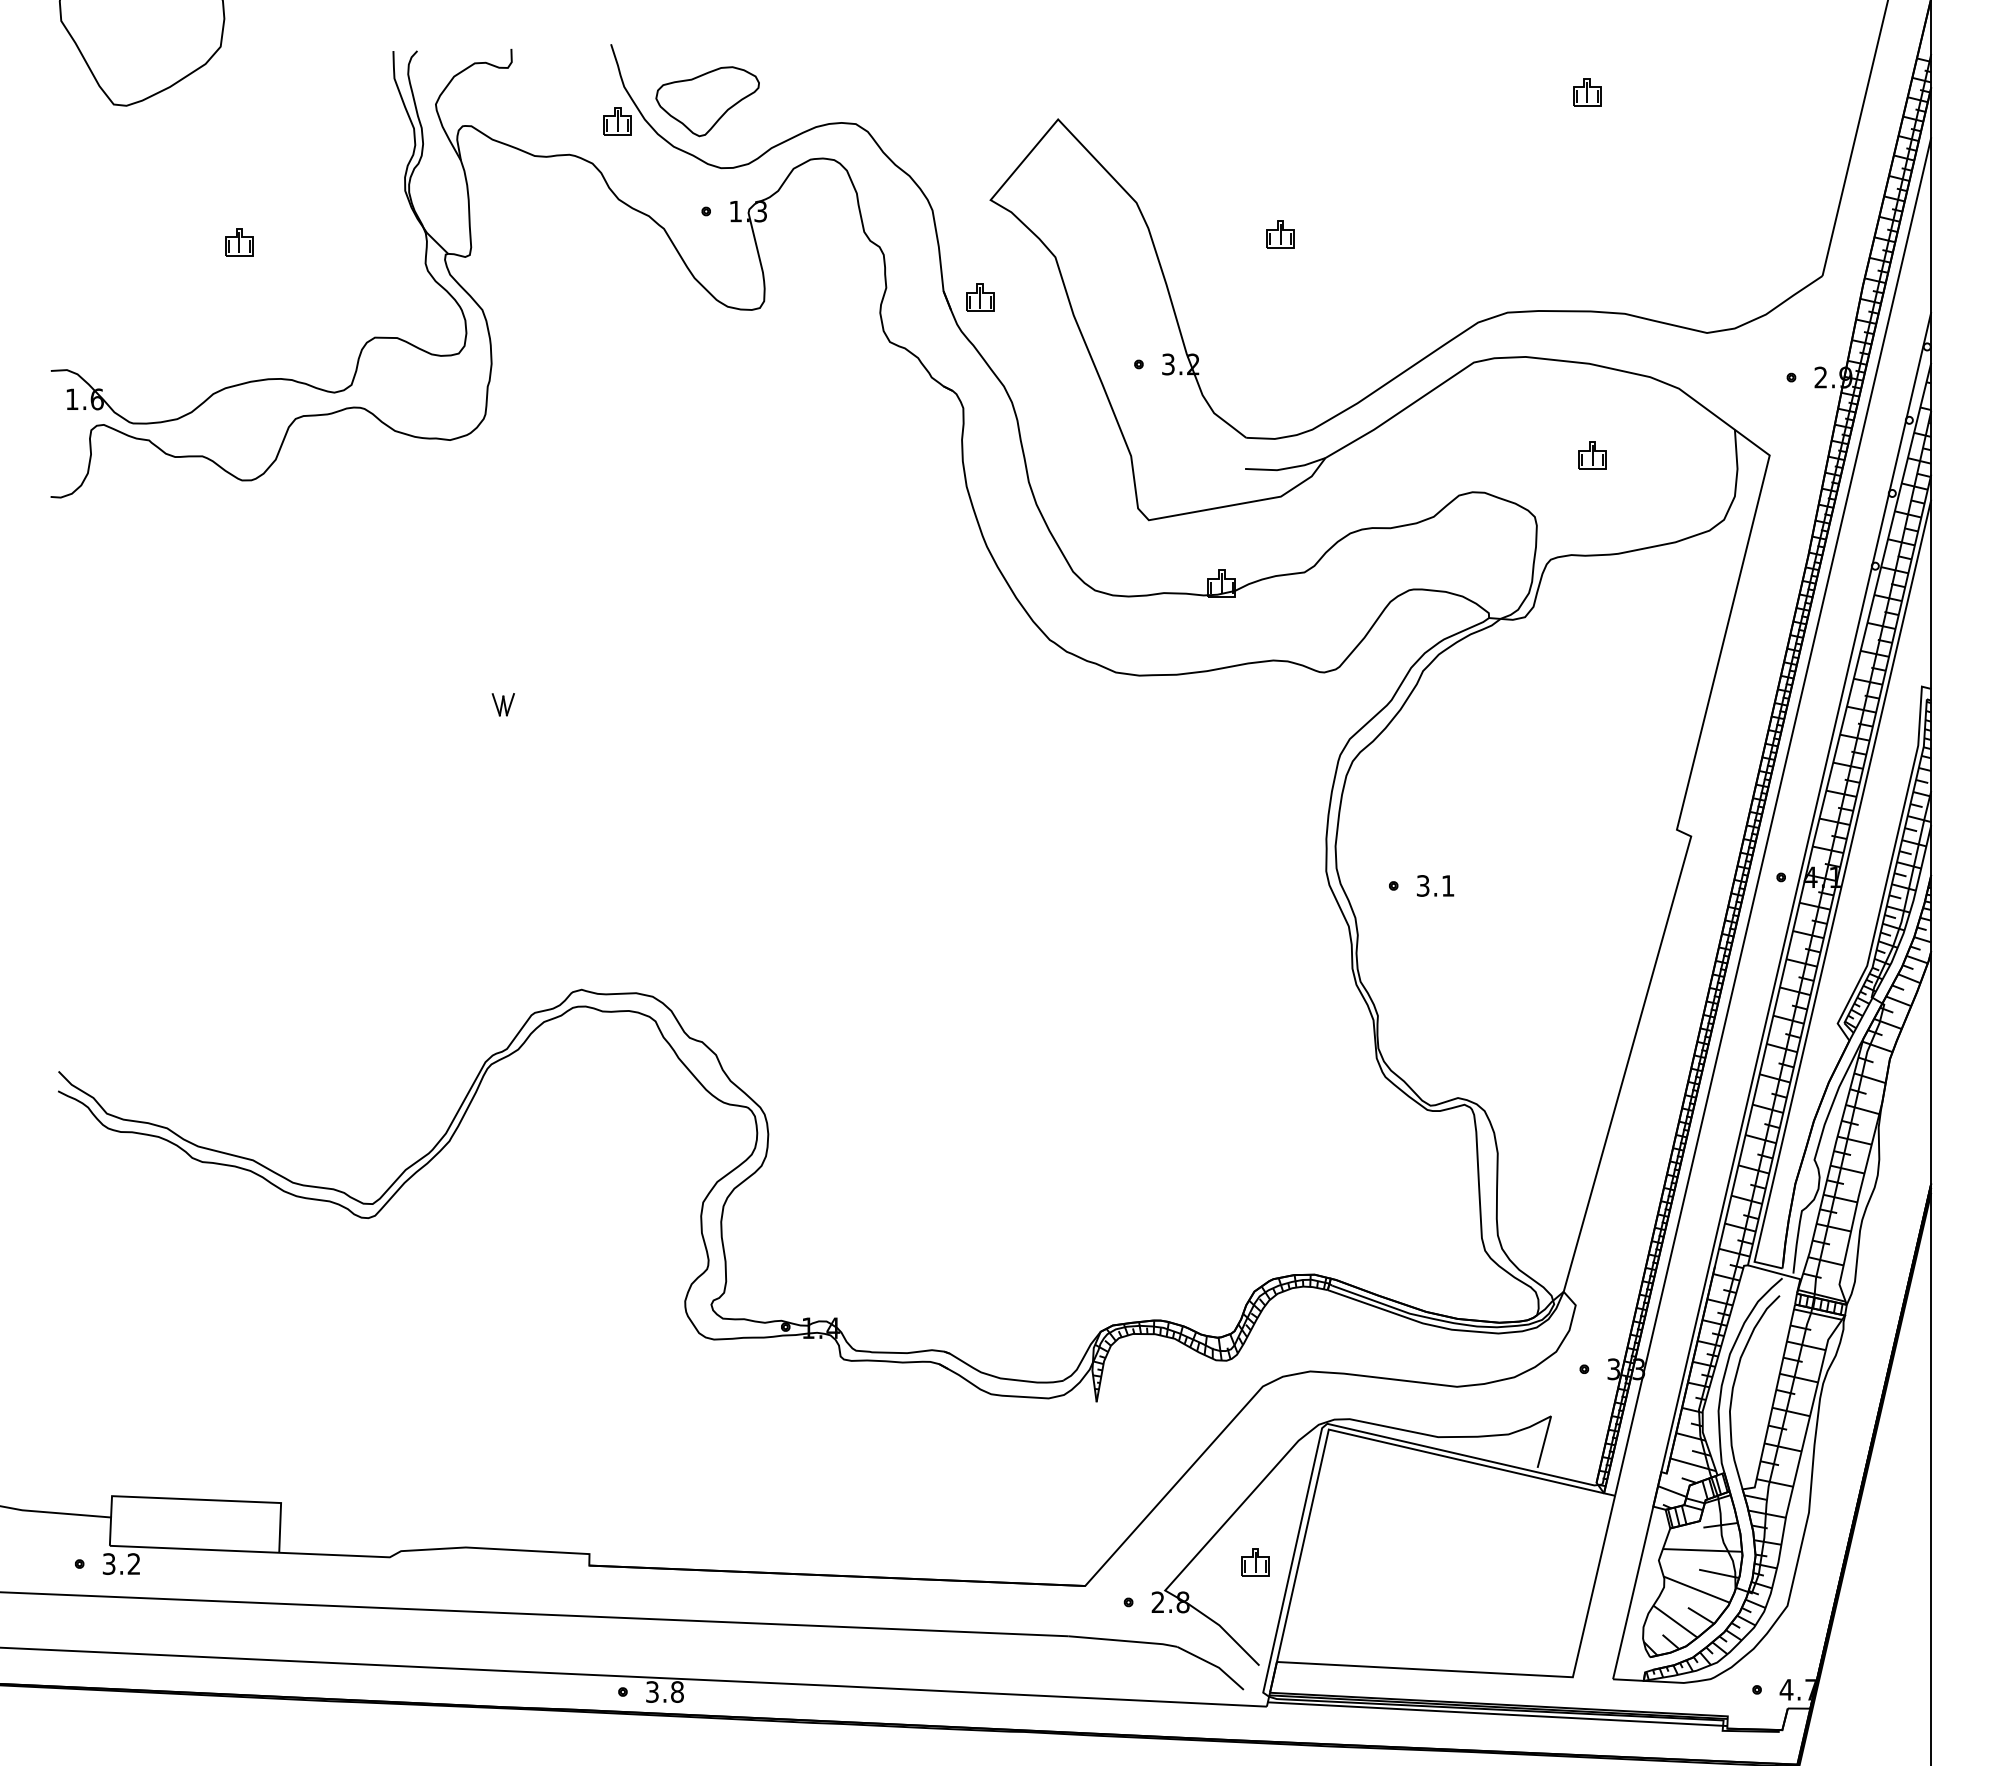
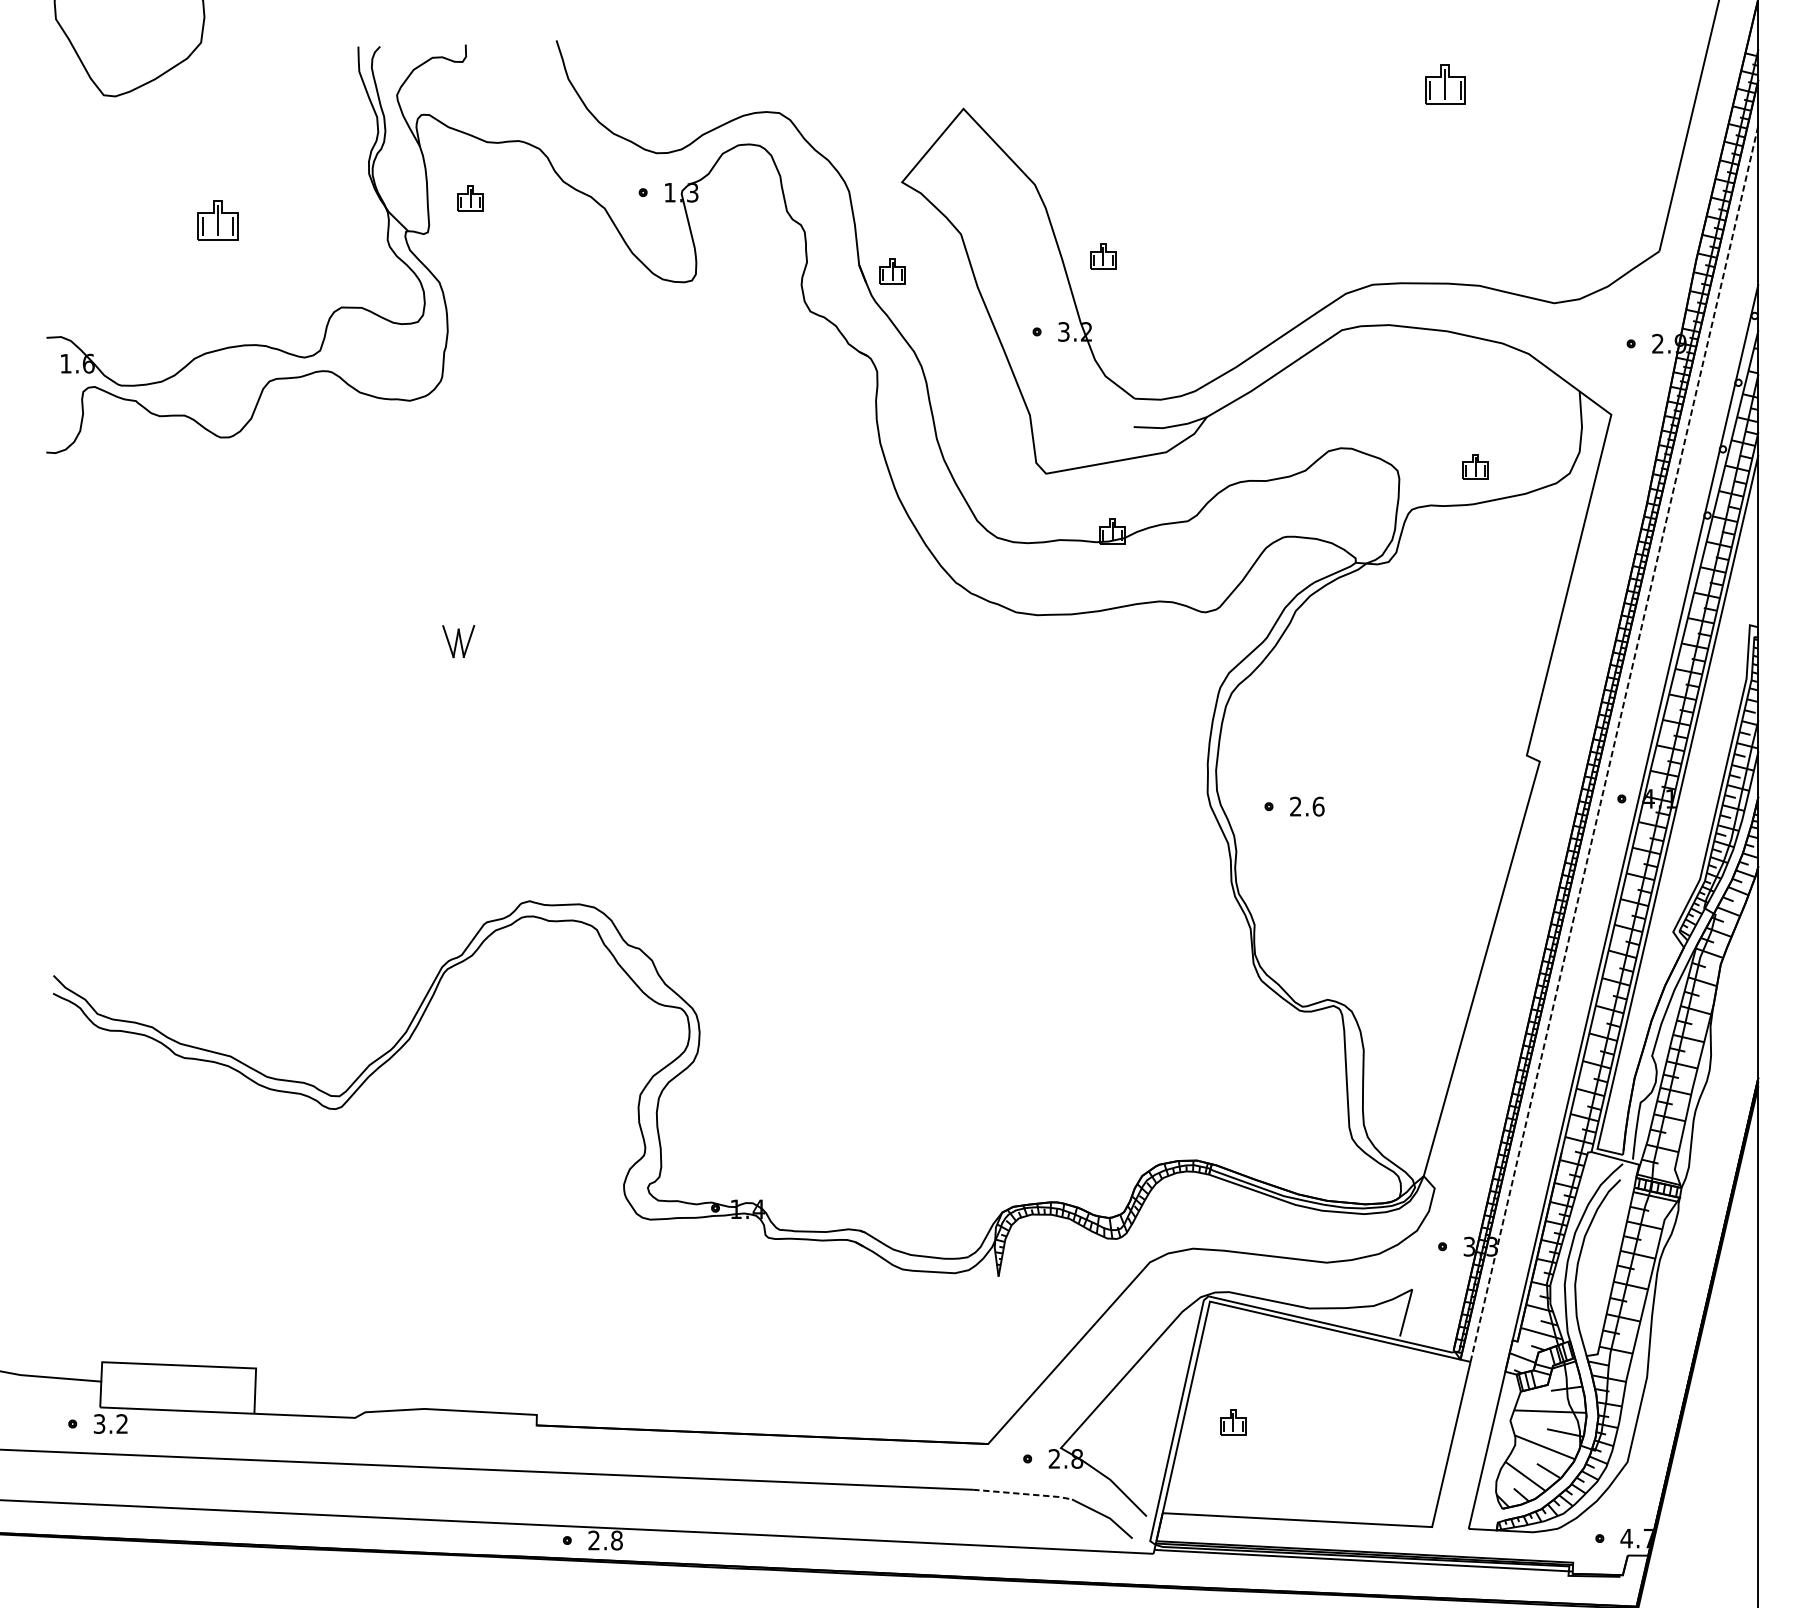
part: (1587, 92) -> (1445, 84), size x1.6
part: (707, 101) -> (644, 92), removed
part: (617, 121) -> (470, 199), moved
part: (1280, 234) -> (1103, 256), moved
part: (239, 242) -> (218, 220), size x1.6
part: (1592, 455) -> (1475, 466), moved
part: (502, 704) -> (457, 641), size x1.6
line: (1773, 816) -> (1614, 743), solid -> dashed
text: (1435, 885) -> (1307, 806), 3.1 -> 2.6
part: (1255, 1562) -> (1233, 1422), moved
line: (1124, 1640) -> (1023, 1493), solid -> dashed
text: (652, 1691) -> (594, 1540), 3.8 -> 2.8

